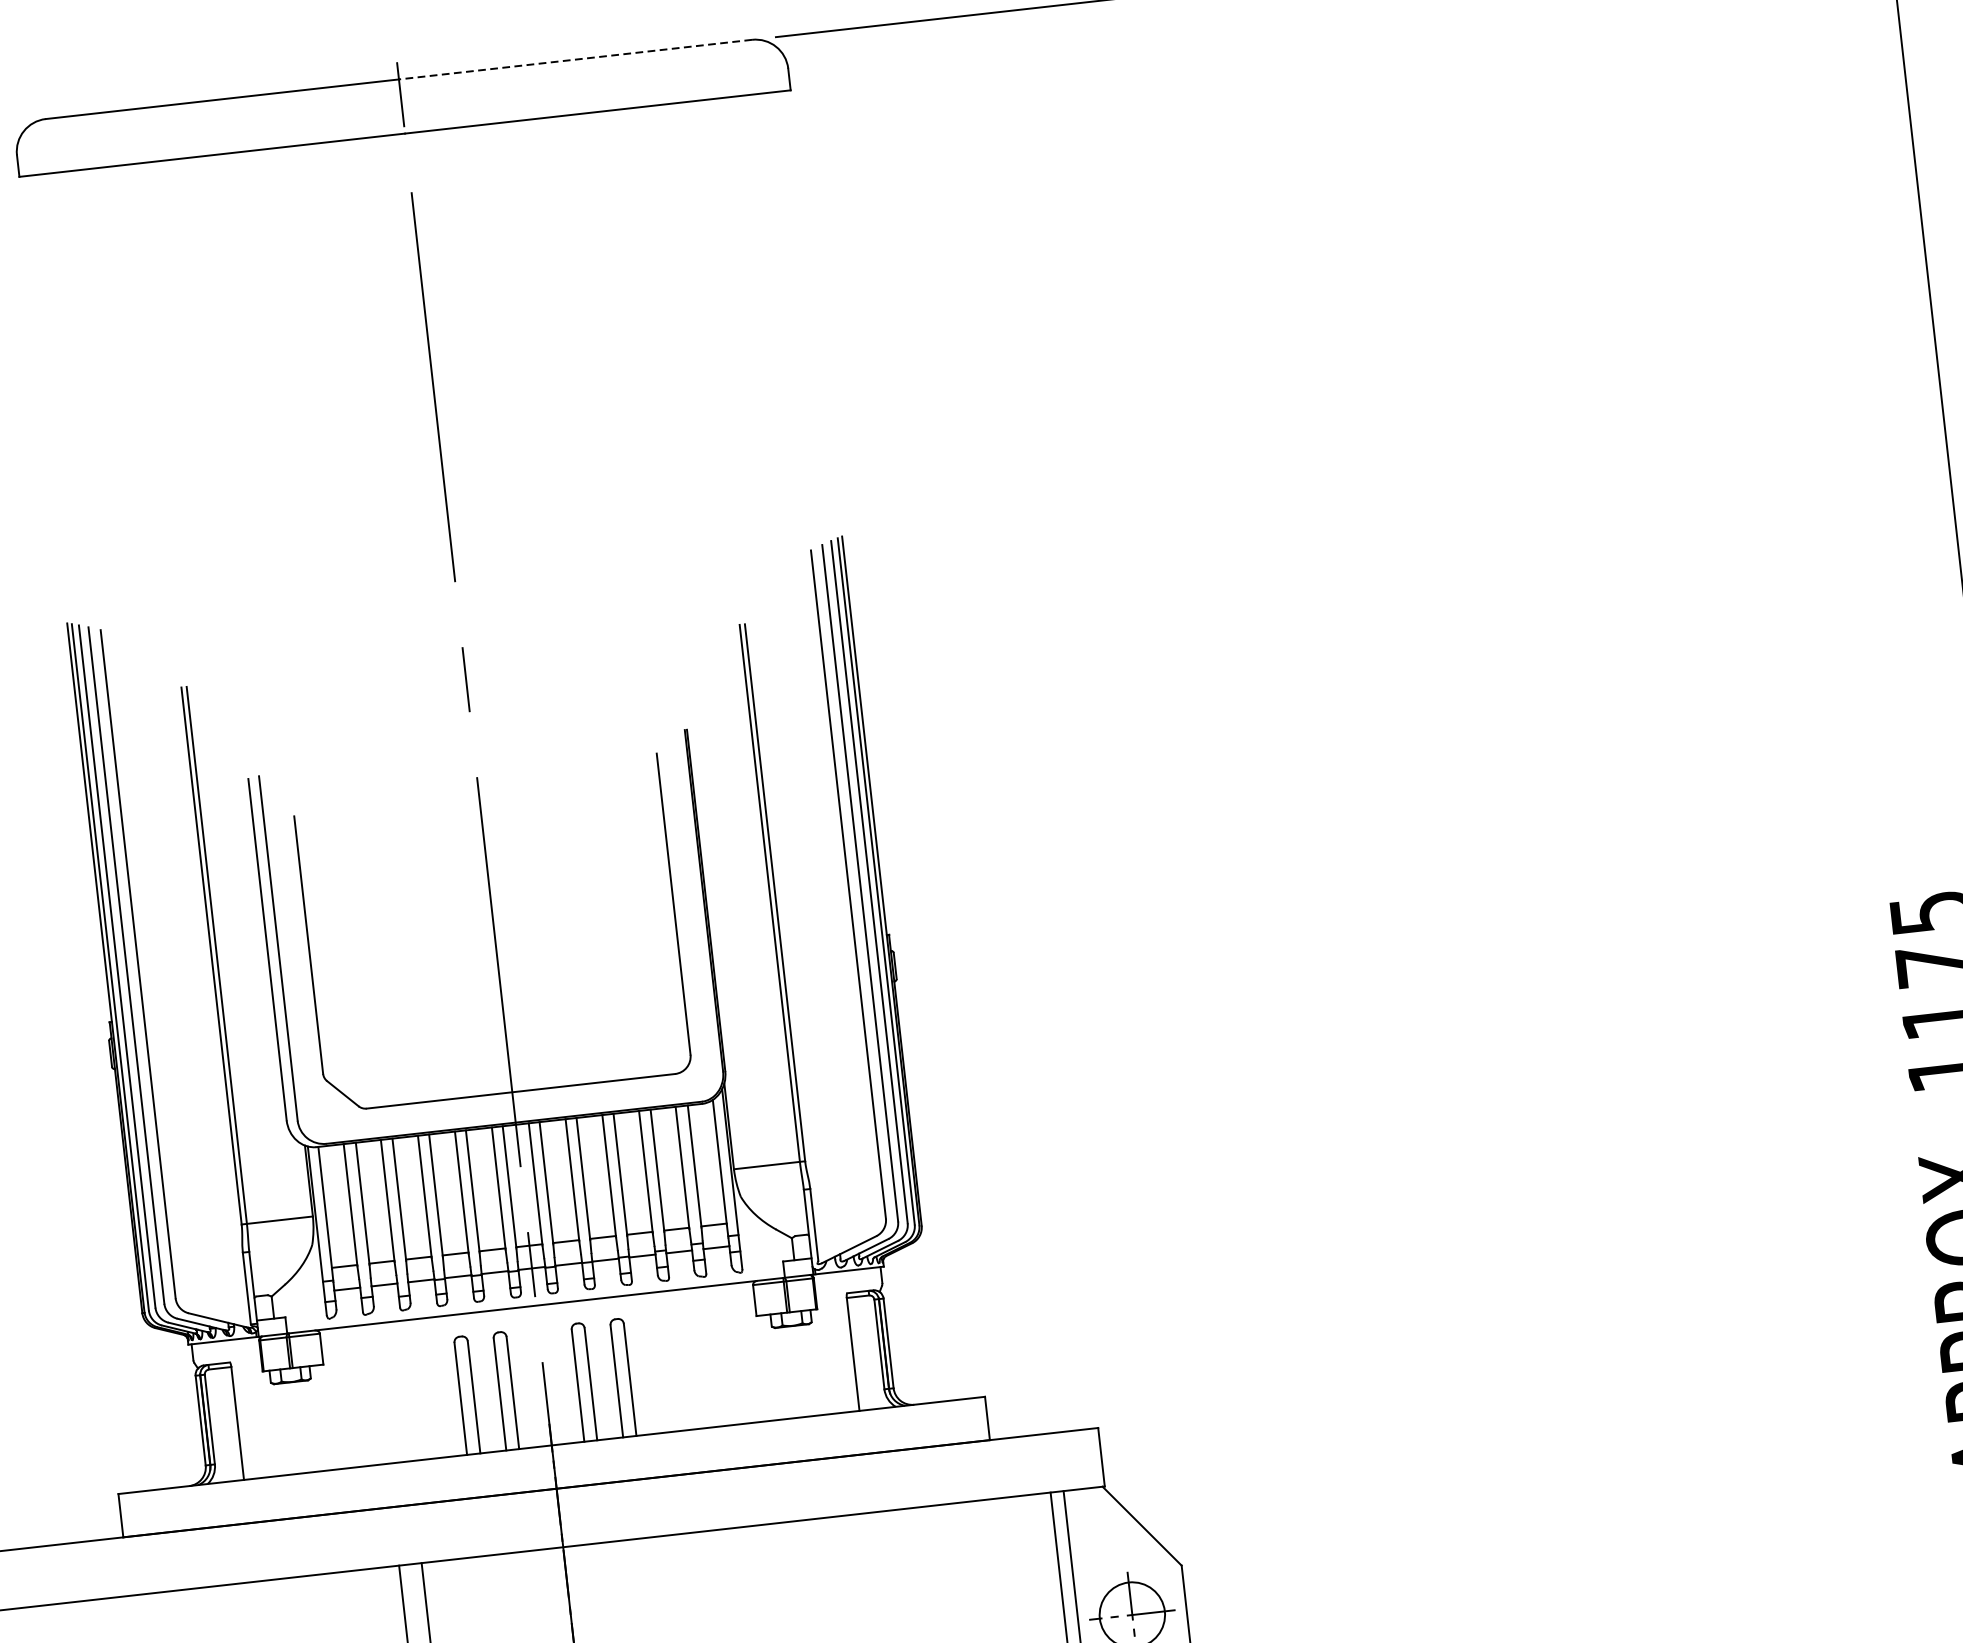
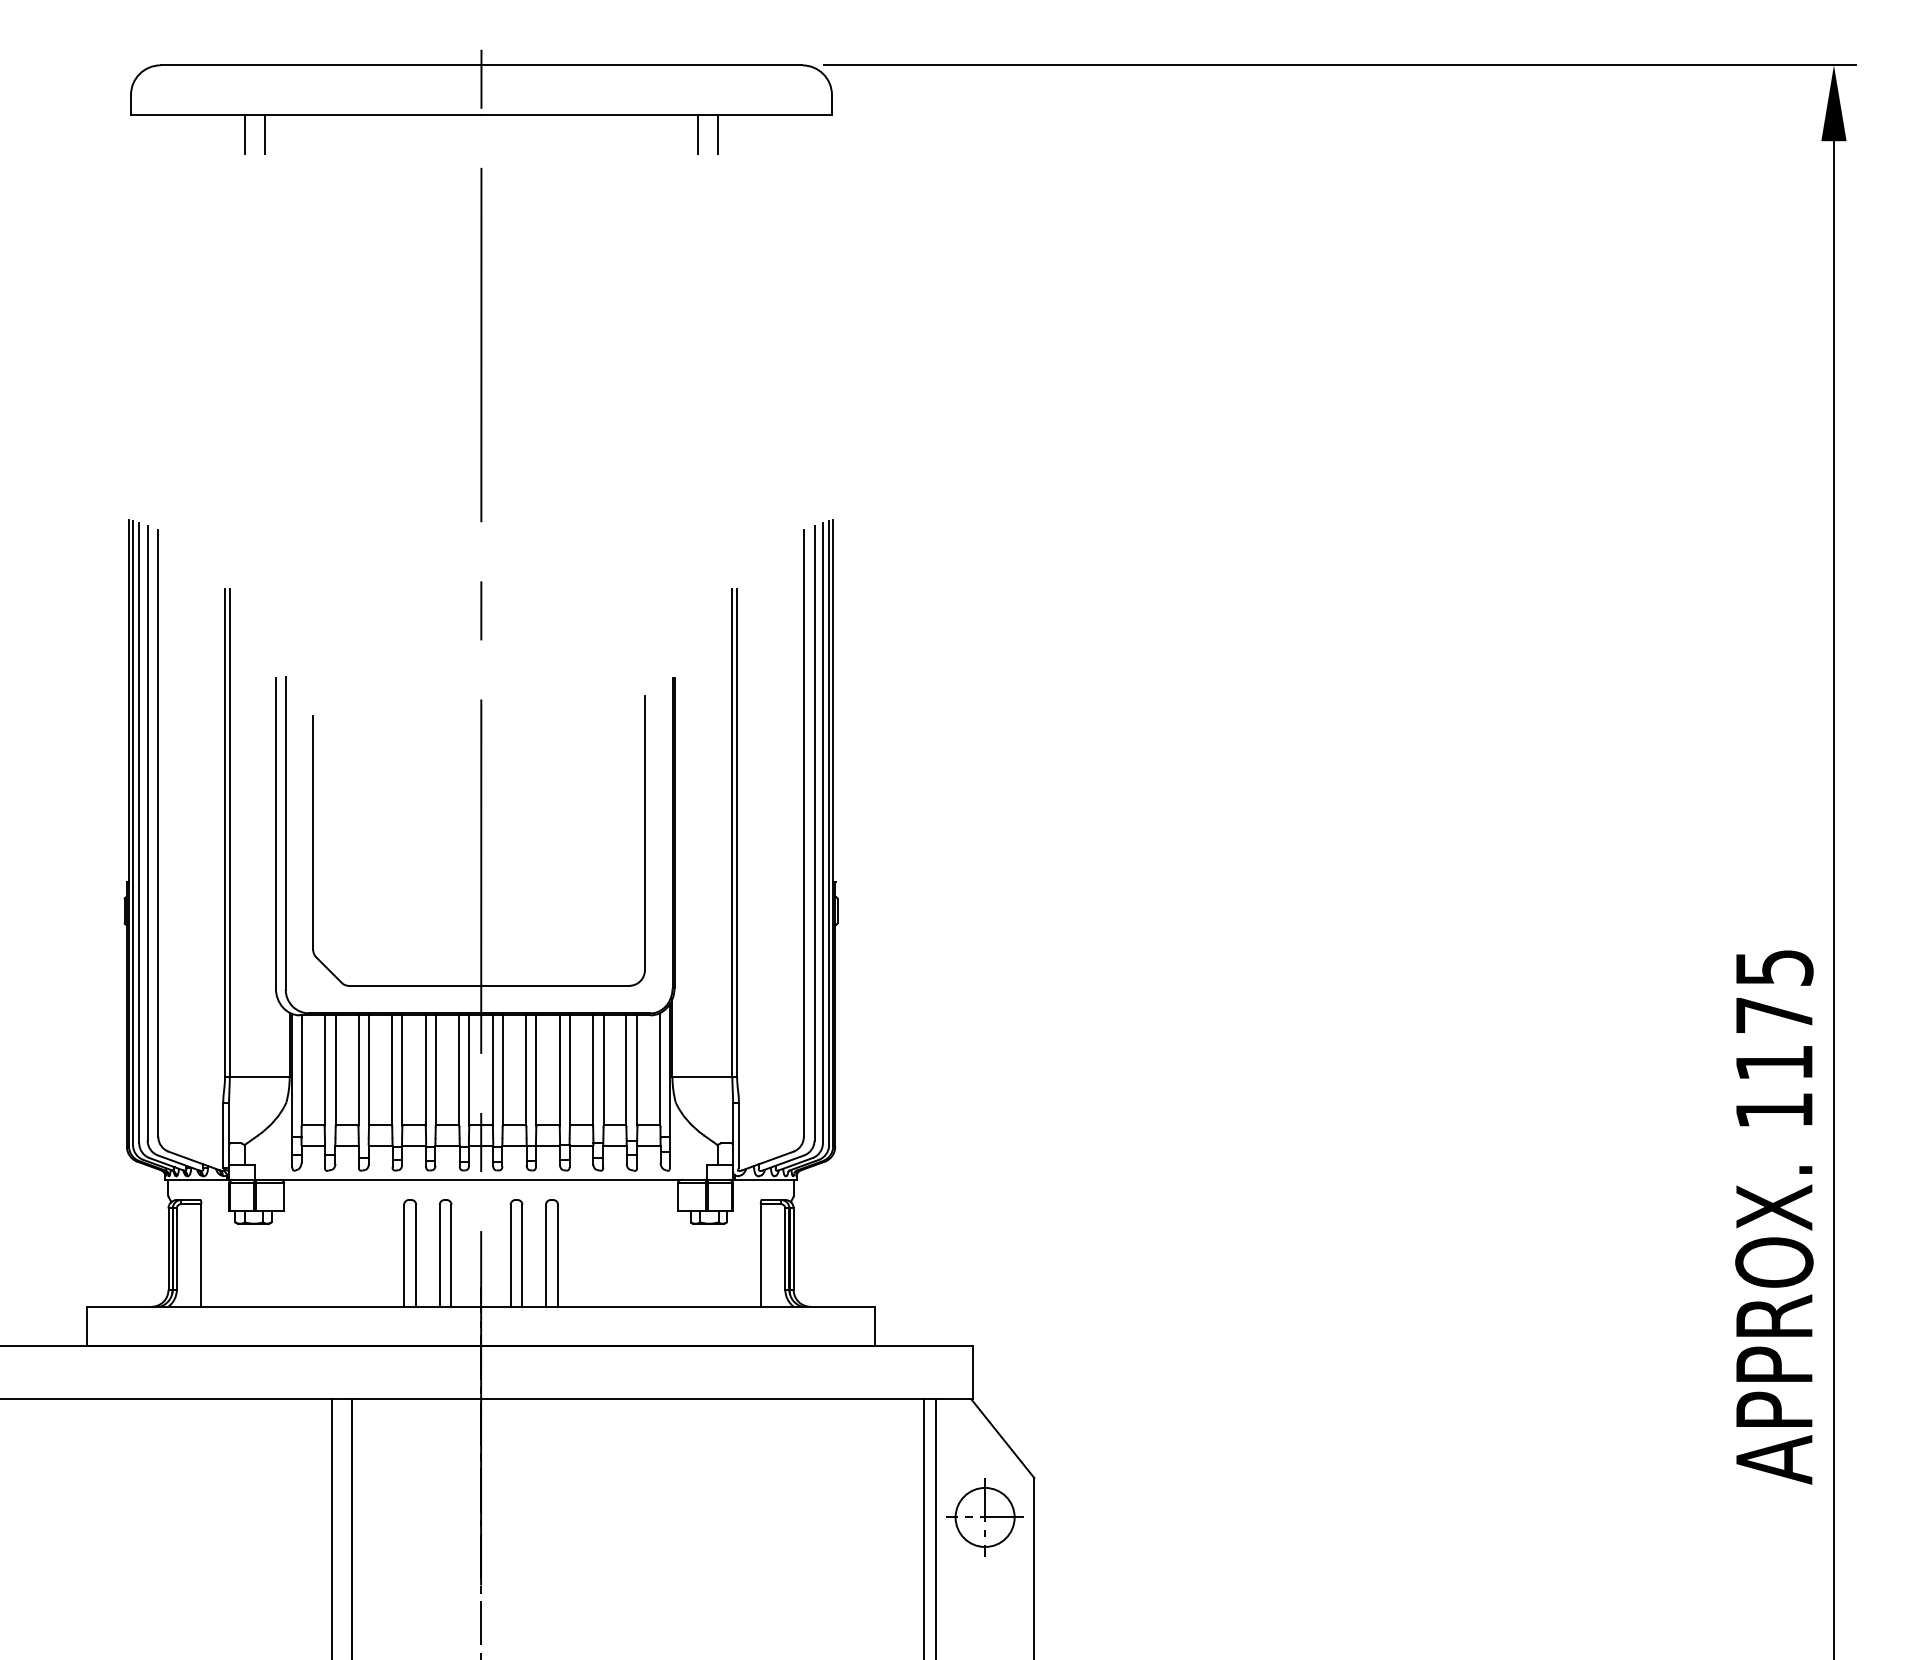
line: (575, 59) -> (641, 65), dashed -> solid
line: (667, 125) -> (717, 133), added
line: (646, 127) -> (698, 133), added
line: (168, 181) -> (264, 133), added
line: (147, 183) -> (245, 133), added

